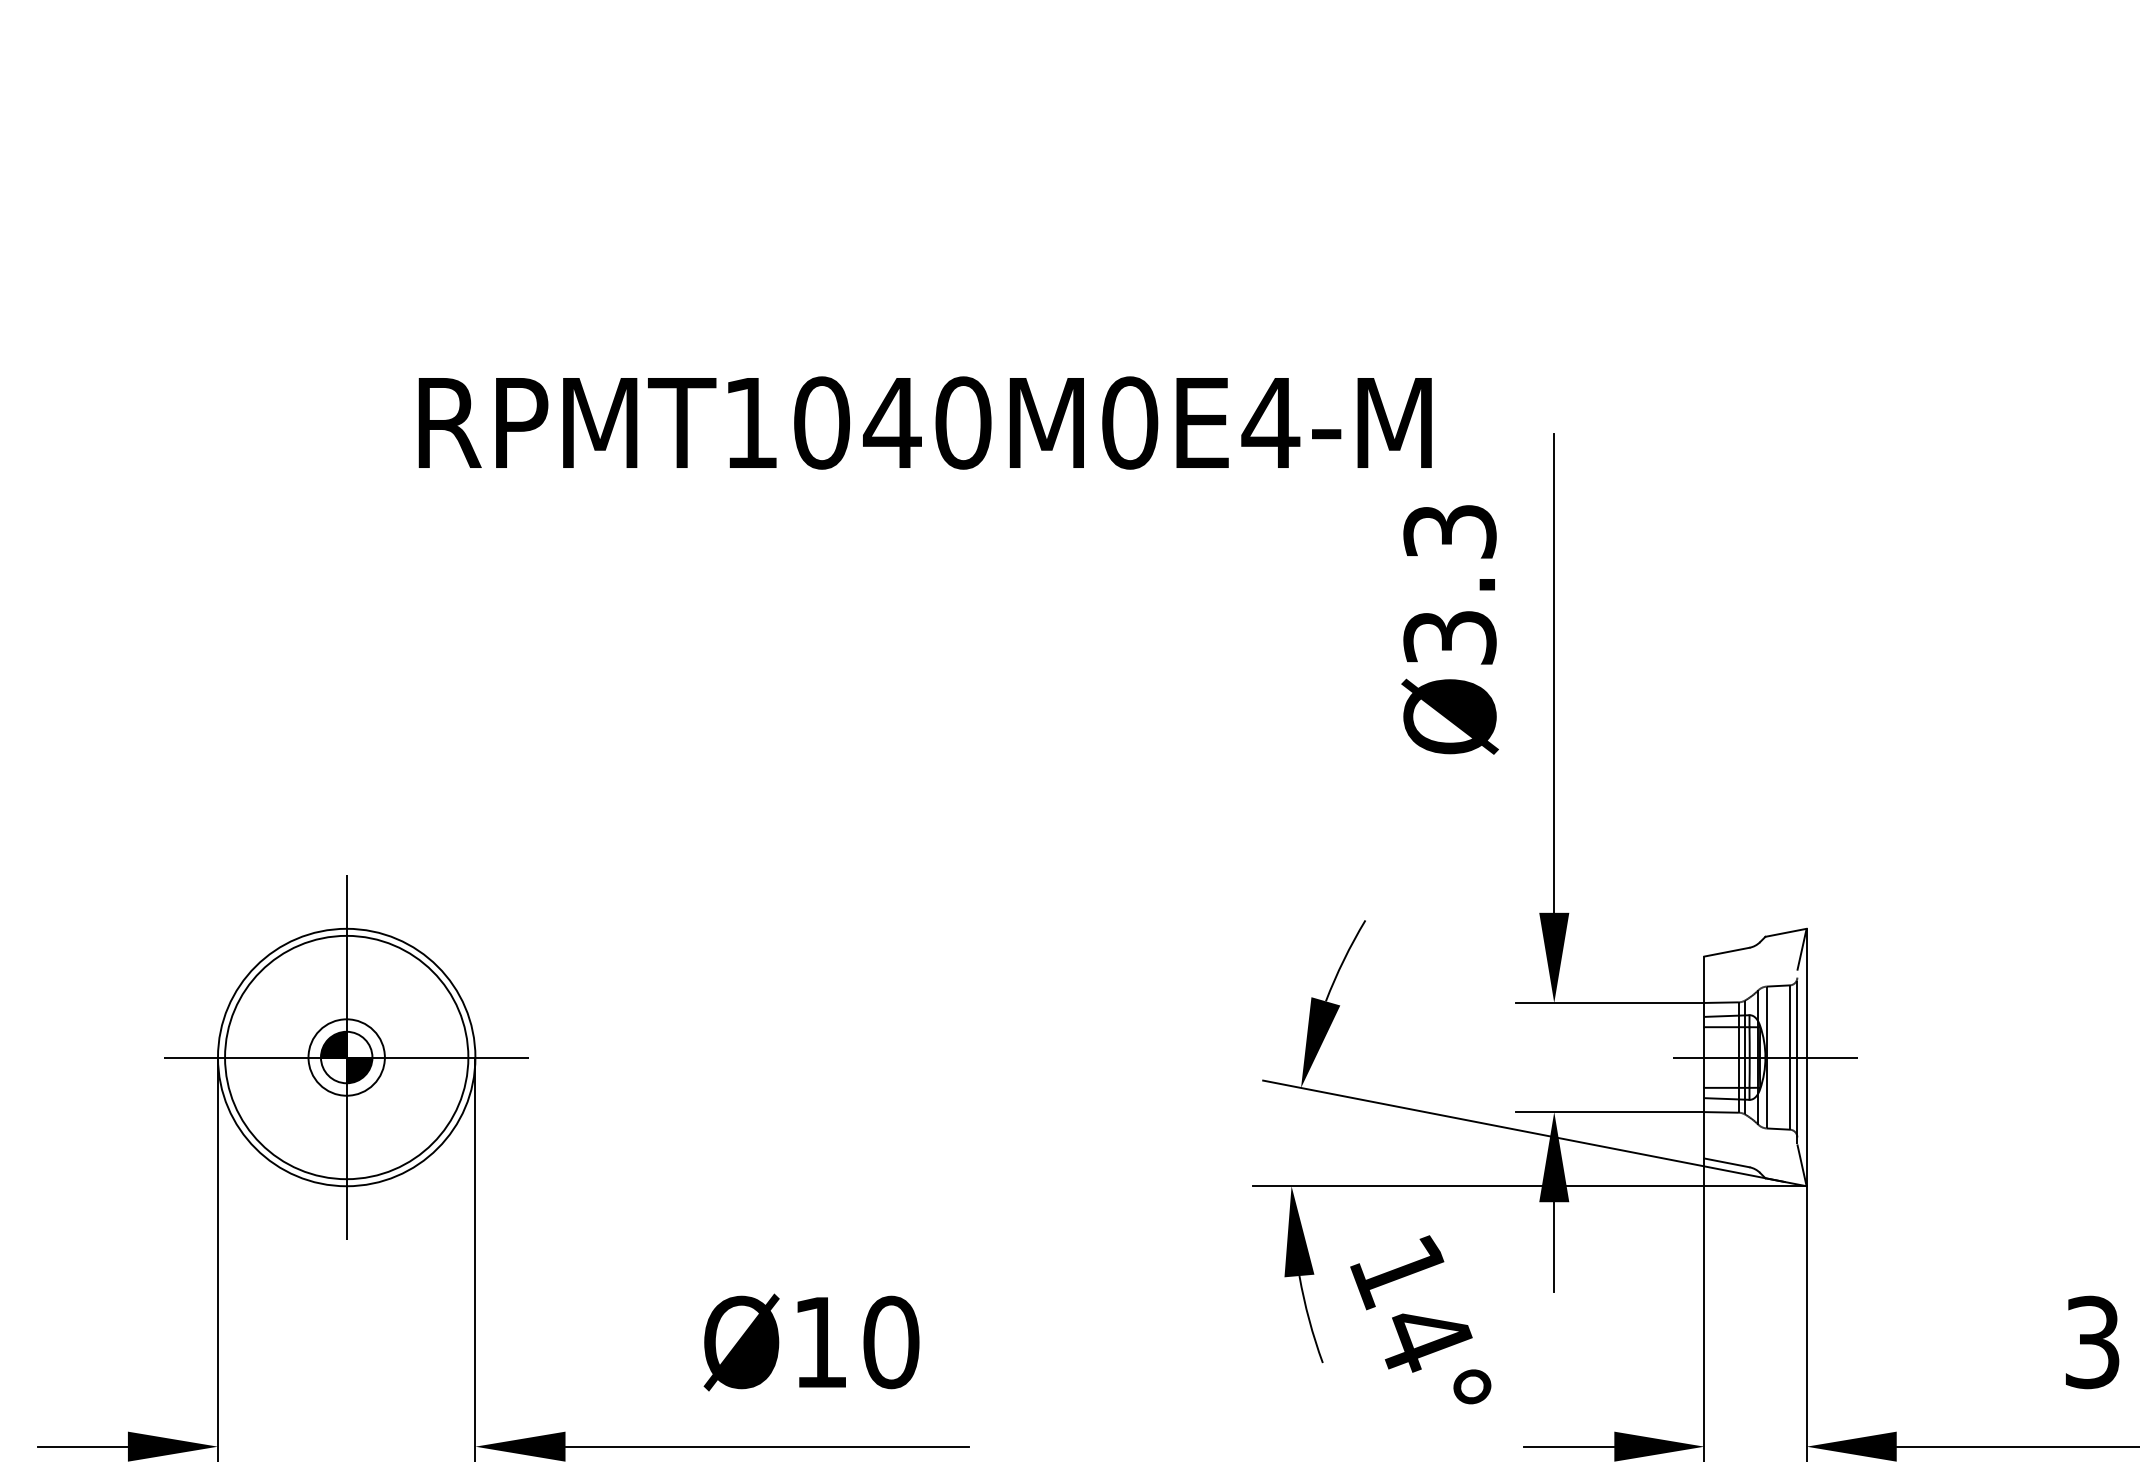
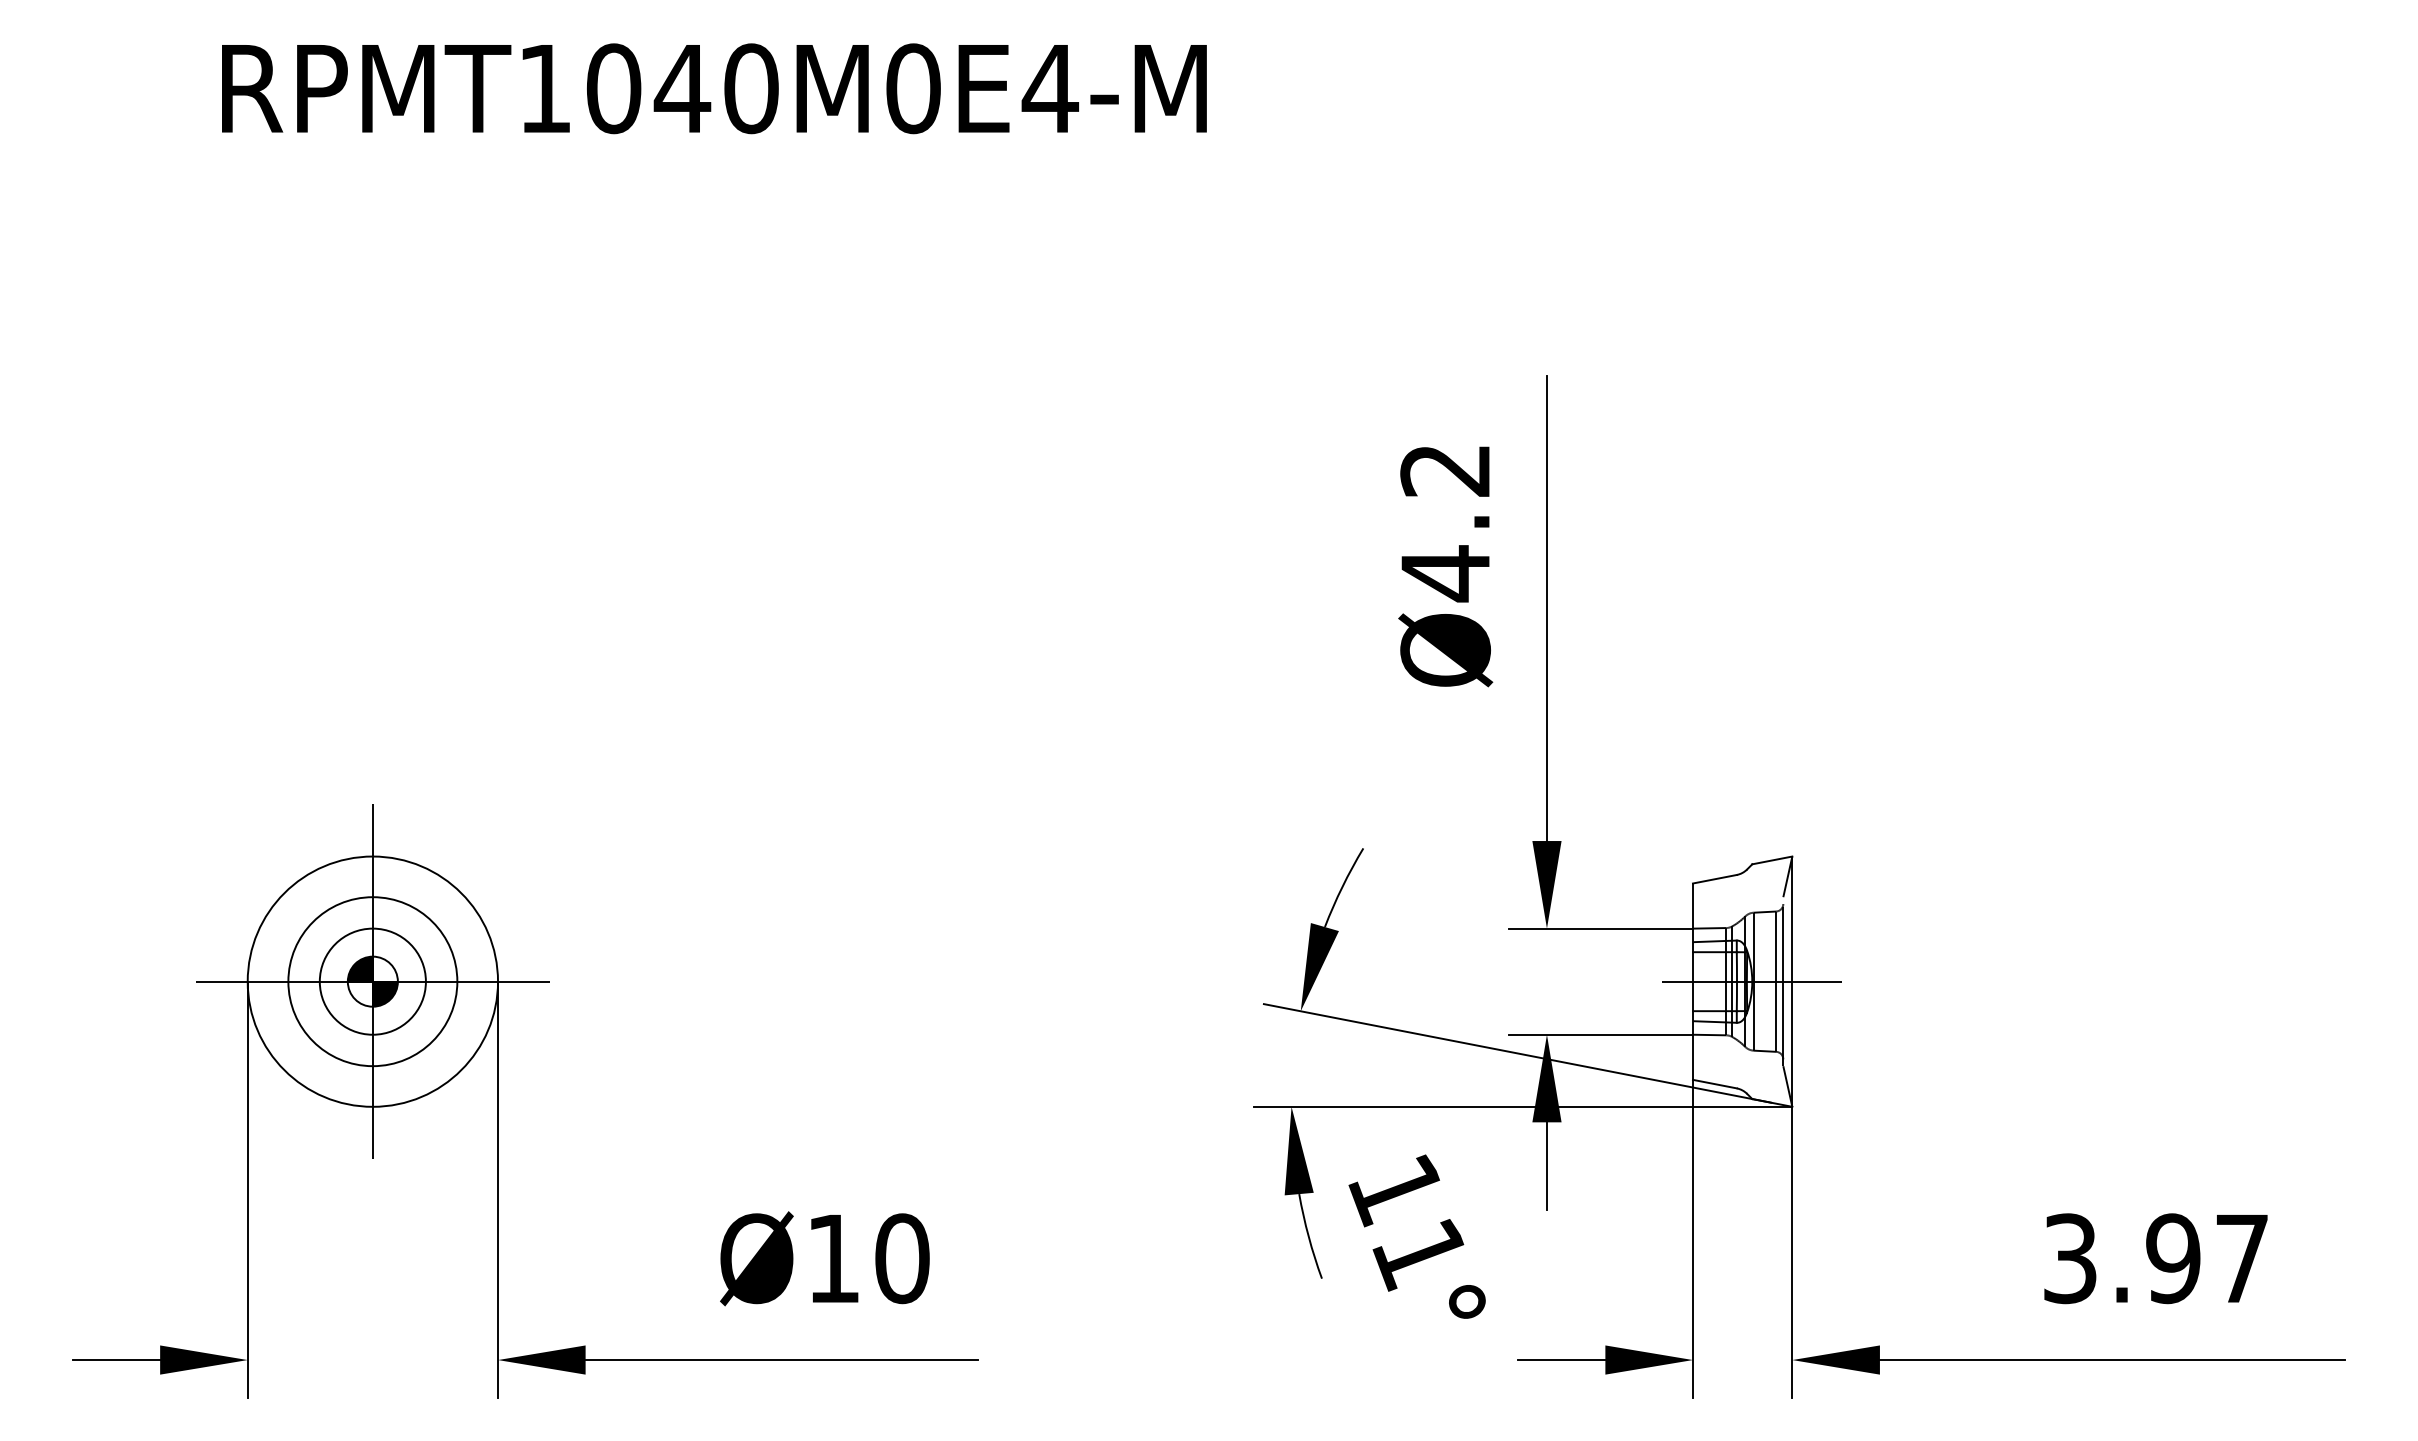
text: (925, 422) -> (714, 88), moved
text: (1449, 586) -> (1445, 523), Ø3.3 -> Ø4.2
circle: (346, 1057) -> (372, 981), size x0.71
circle: (346, 1057) -> (372, 981), size x1.43
text: (1423, 1339) -> (1419, 1255), 14° -> 11°

